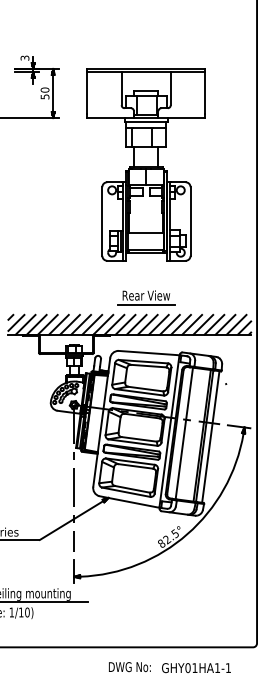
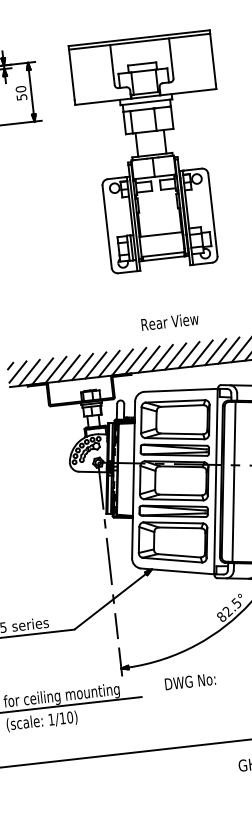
part: (145, 164) -> (151, 152), moved
line: (145, 304) -> (170, 332), removed
text: (129, 667) -> (189, 682), moved

